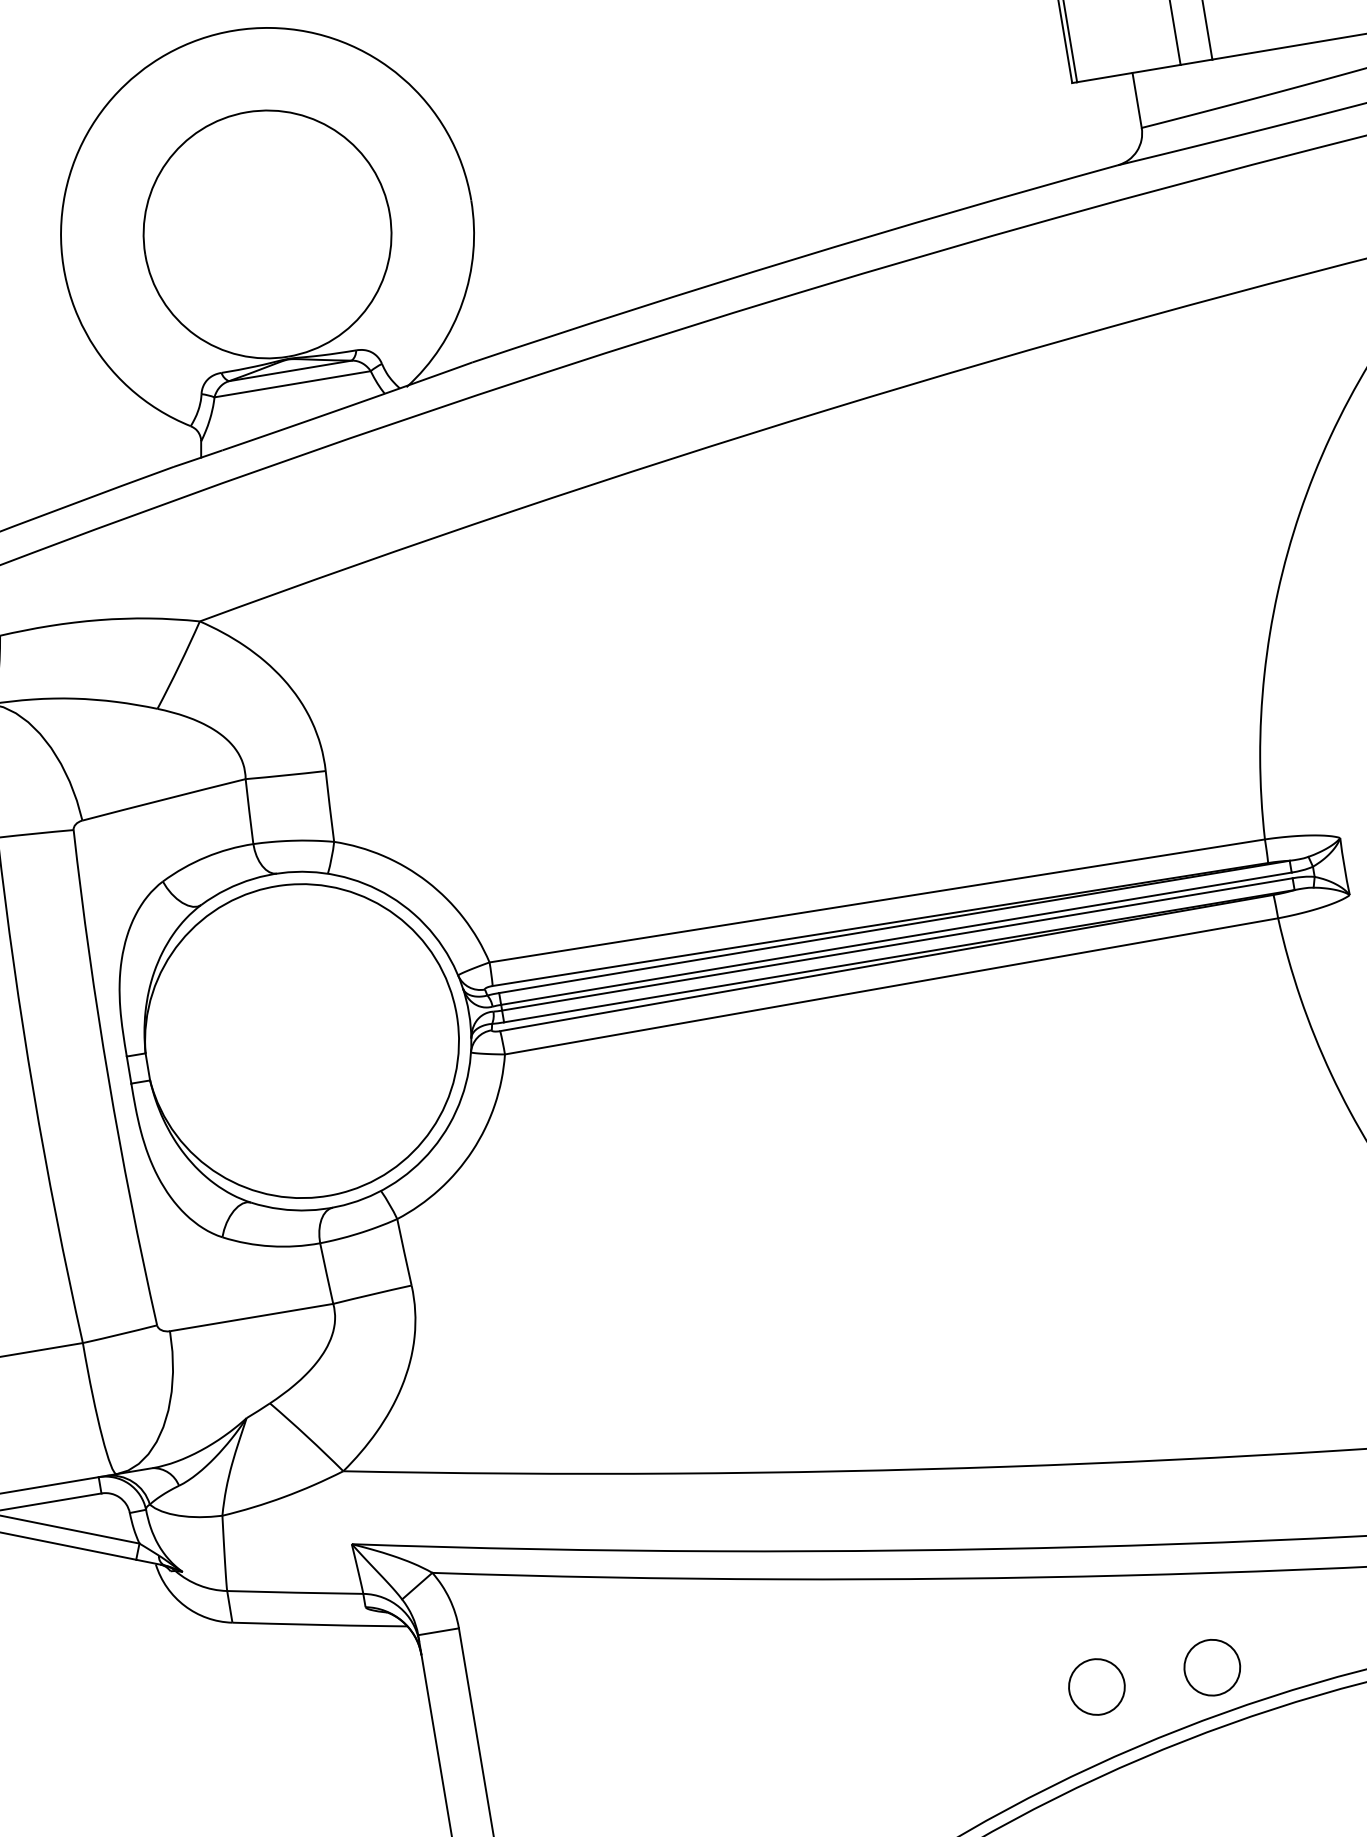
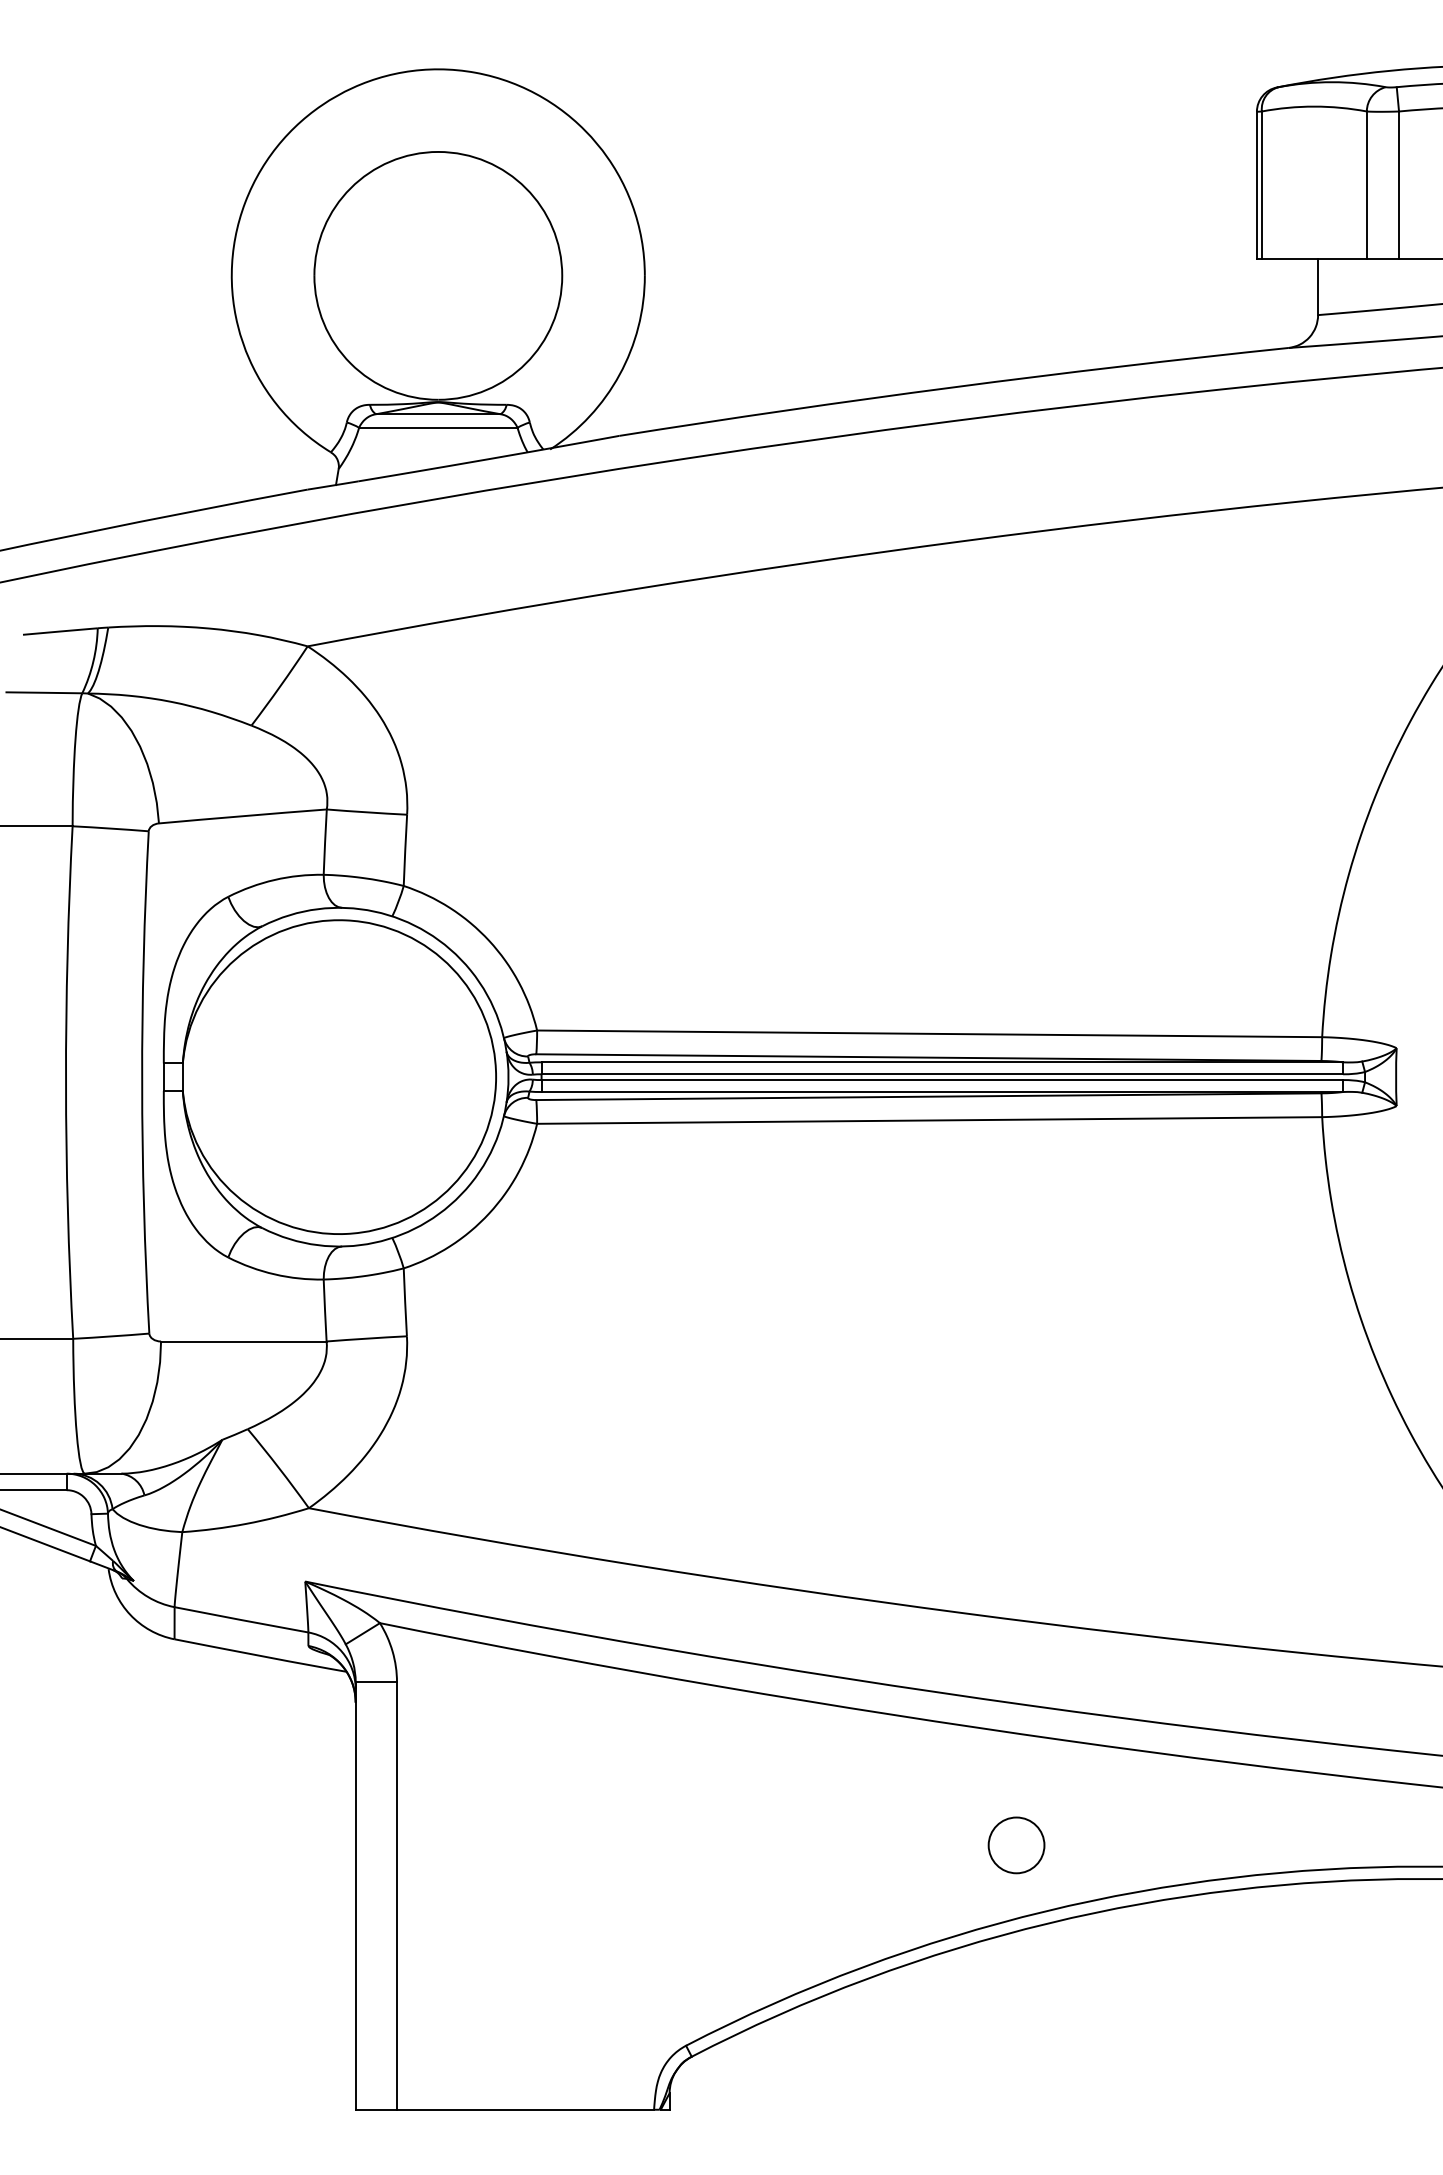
circle: (1212, 1667) -> (1133, 1845), removed

